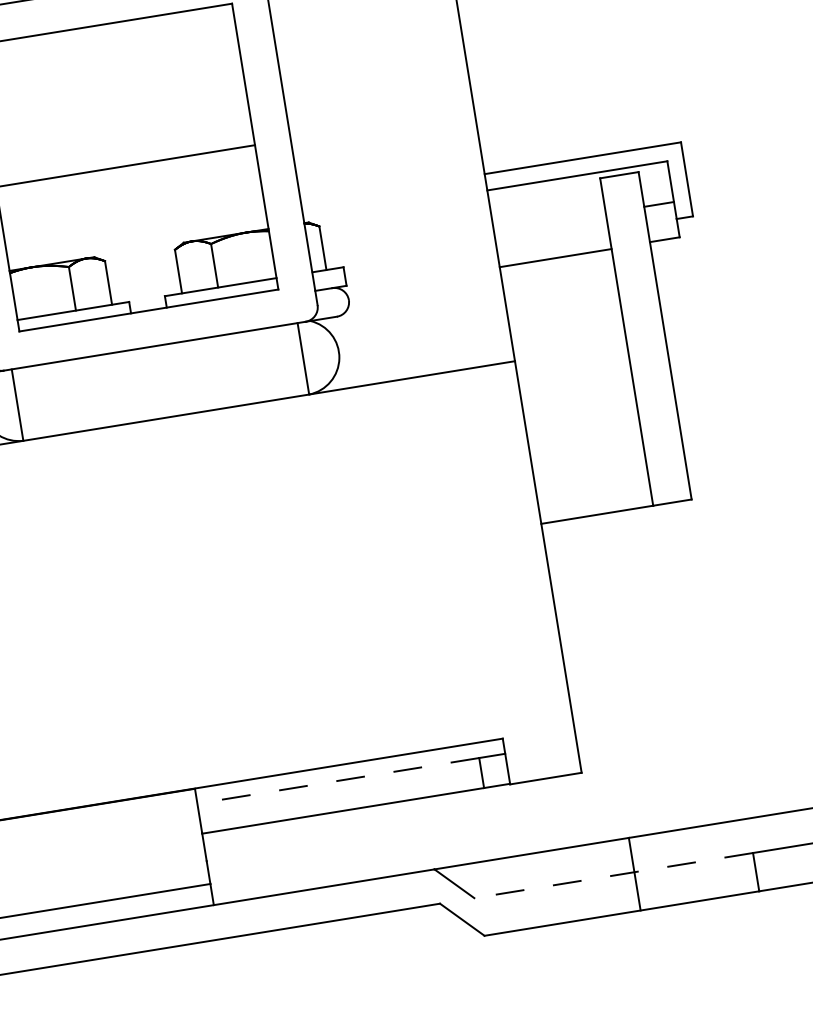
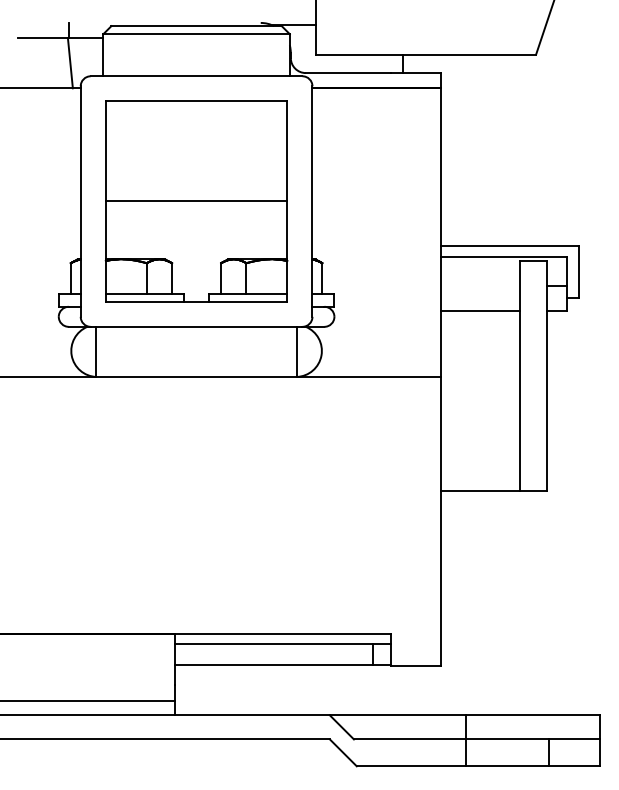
line: (337, 781) -> (273, 644), dashed -> solid
line: (613, 875) -> (451, 739), dashed -> solid

